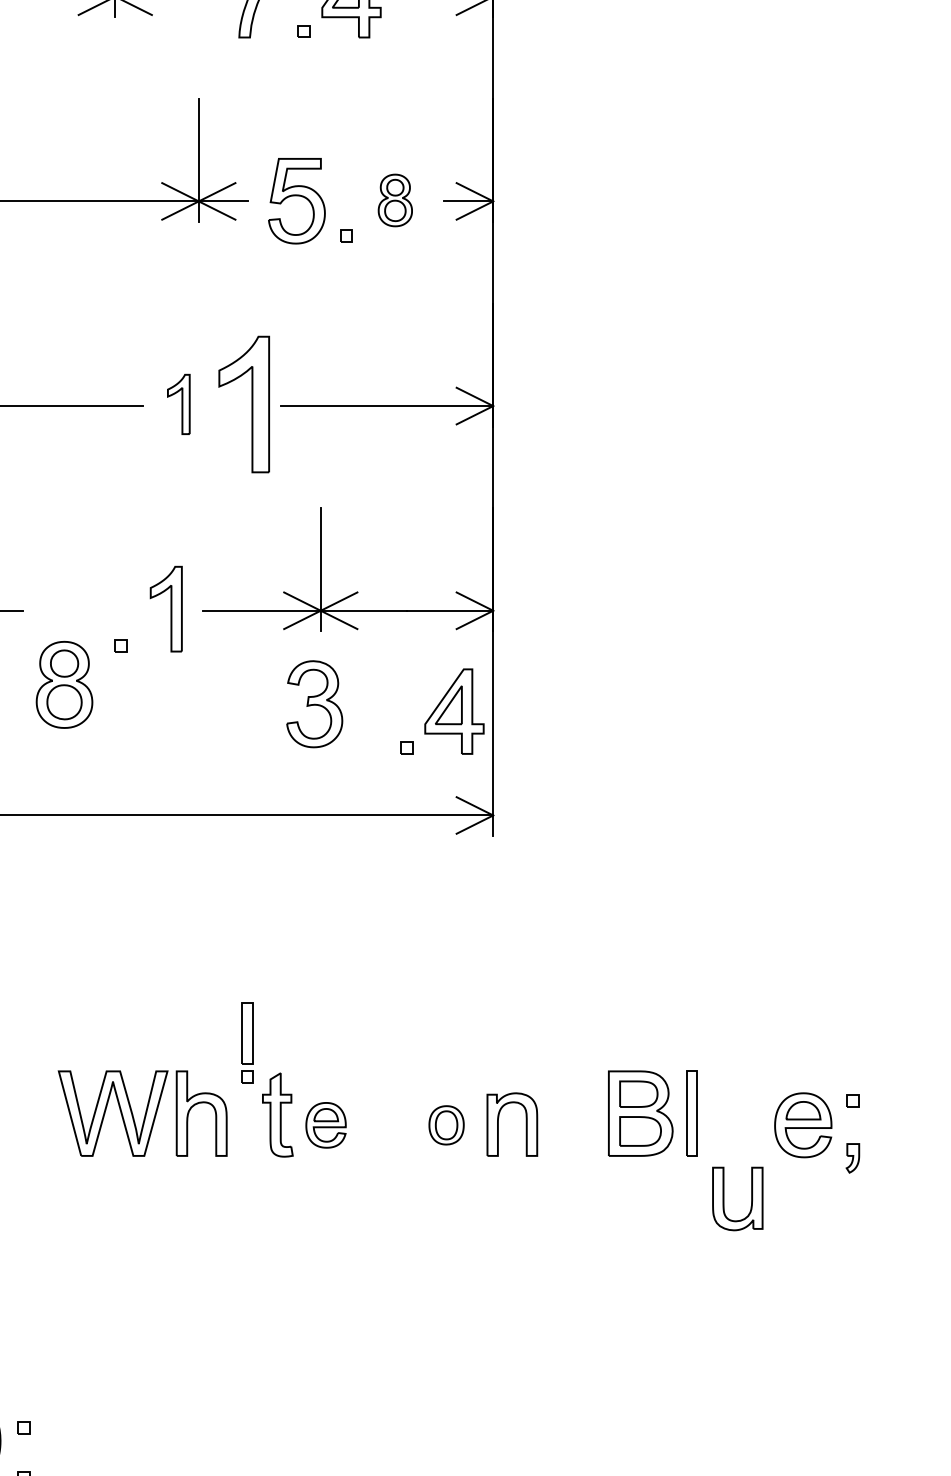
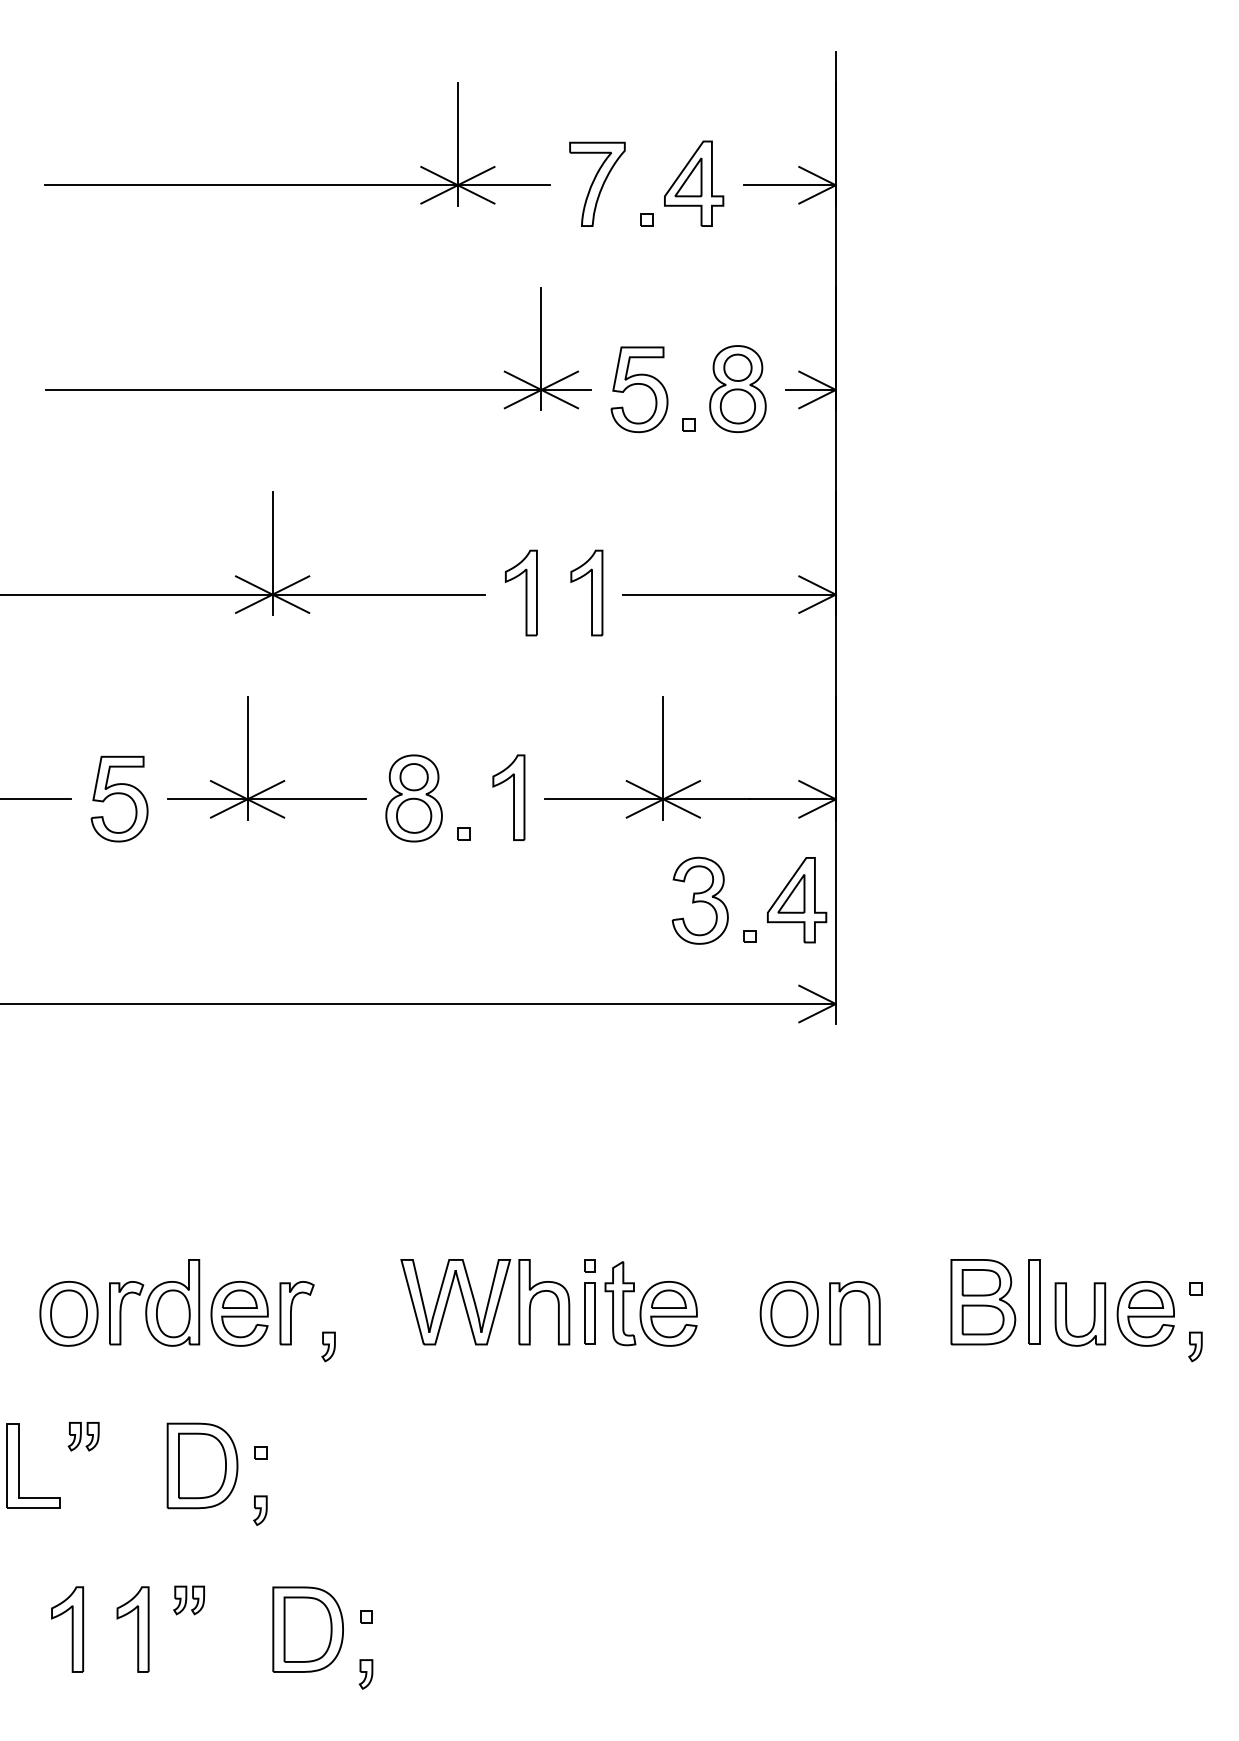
part: (394, 199) -> (737, 388), size x1.67
part: (178, 403) -> (521, 592), size x1.43
part: (243, 403) -> (586, 592), size x0.62
part: (63, 684) -> (413, 798), moved
part: (313, 703) -> (699, 900), moved
part: (246, 1032) -> (589, 1313), moved
part: (325, 1124) -> (668, 1313), size x1.43
part: (445, 1124) -> (788, 1313), size x1.67
part: (750, 1198) -> (1093, 1314), moved

